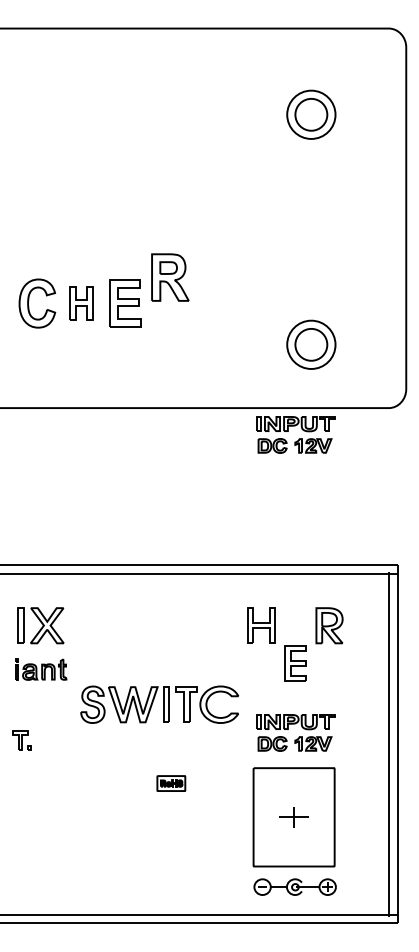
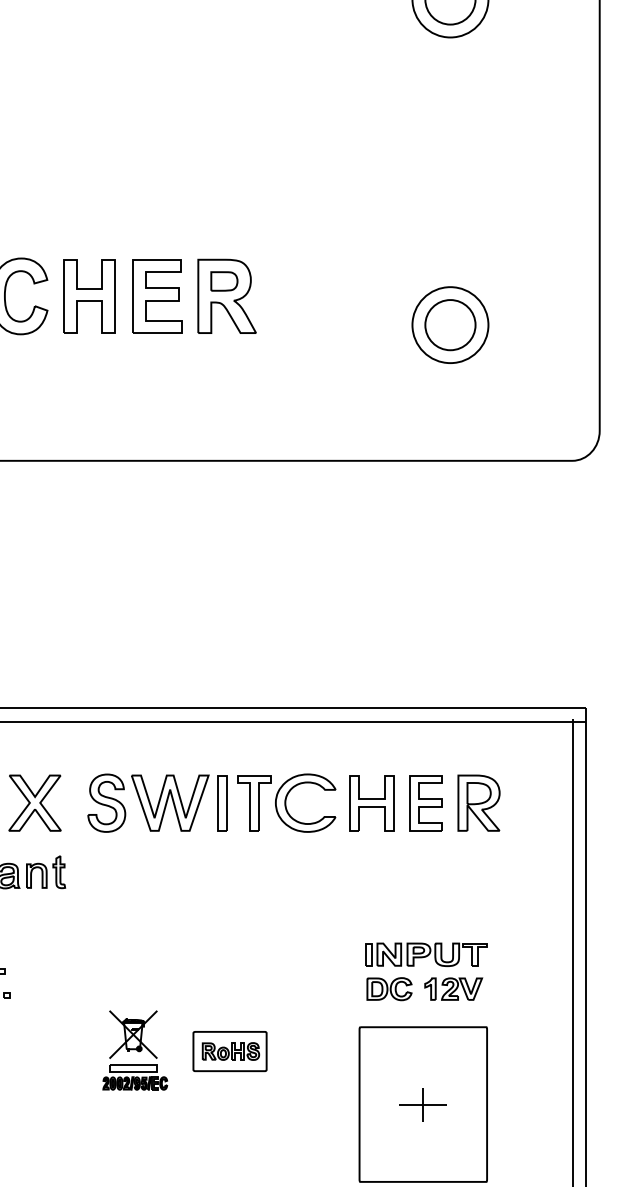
part: (170, 277) -> (227, 296), moved
part: (81, 303) -> (88, 296), size x1.43
part: (311, 344) -> (450, 324), moved
part: (295, 434) -> (425, 502), removed
part: (295, 663) -> (425, 802), moved
part: (159, 704) -> (211, 802), moved
part: (110, 782) -> (134, 1049), added
part: (171, 783) -> (230, 1051), size x1.67

